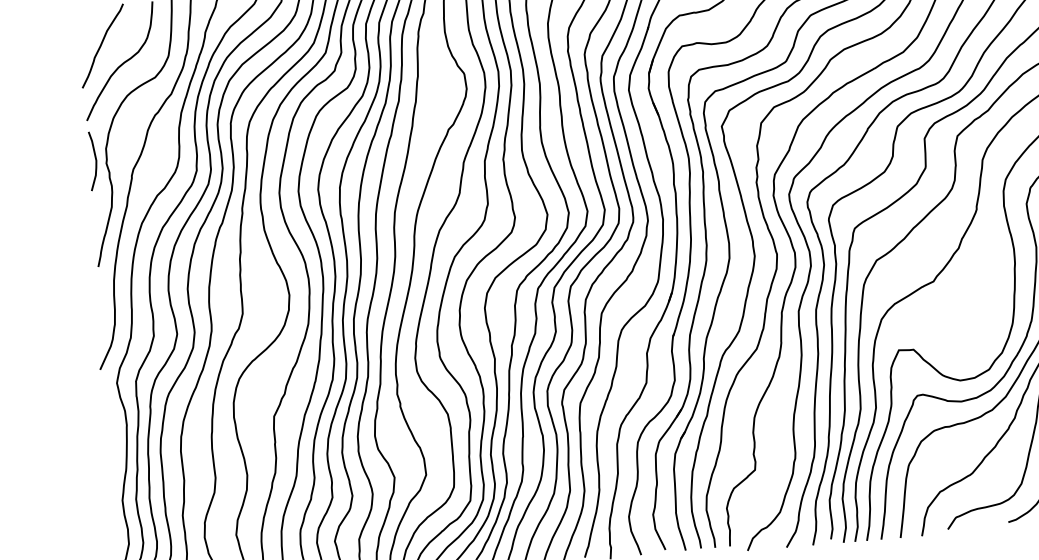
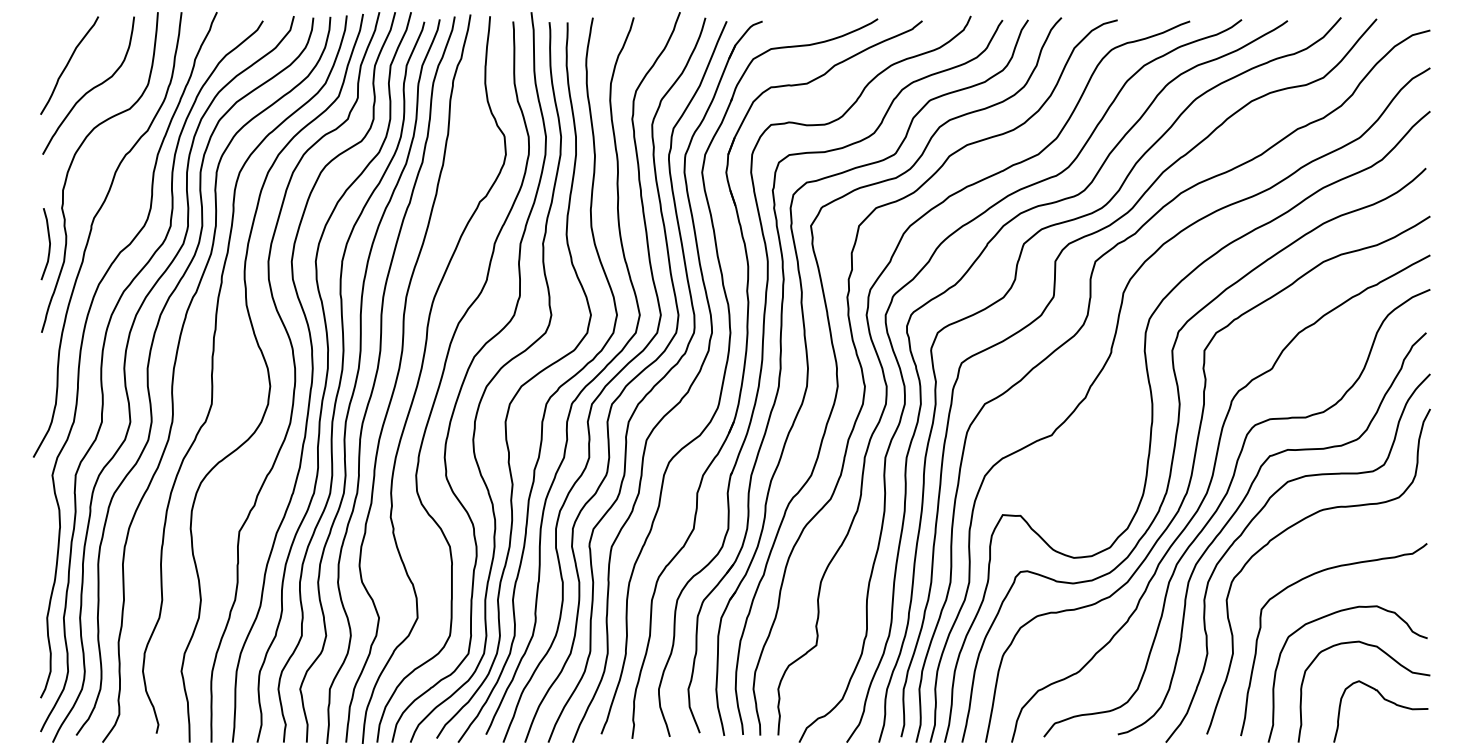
curve: (95, 161) -> (49, 244), moved

